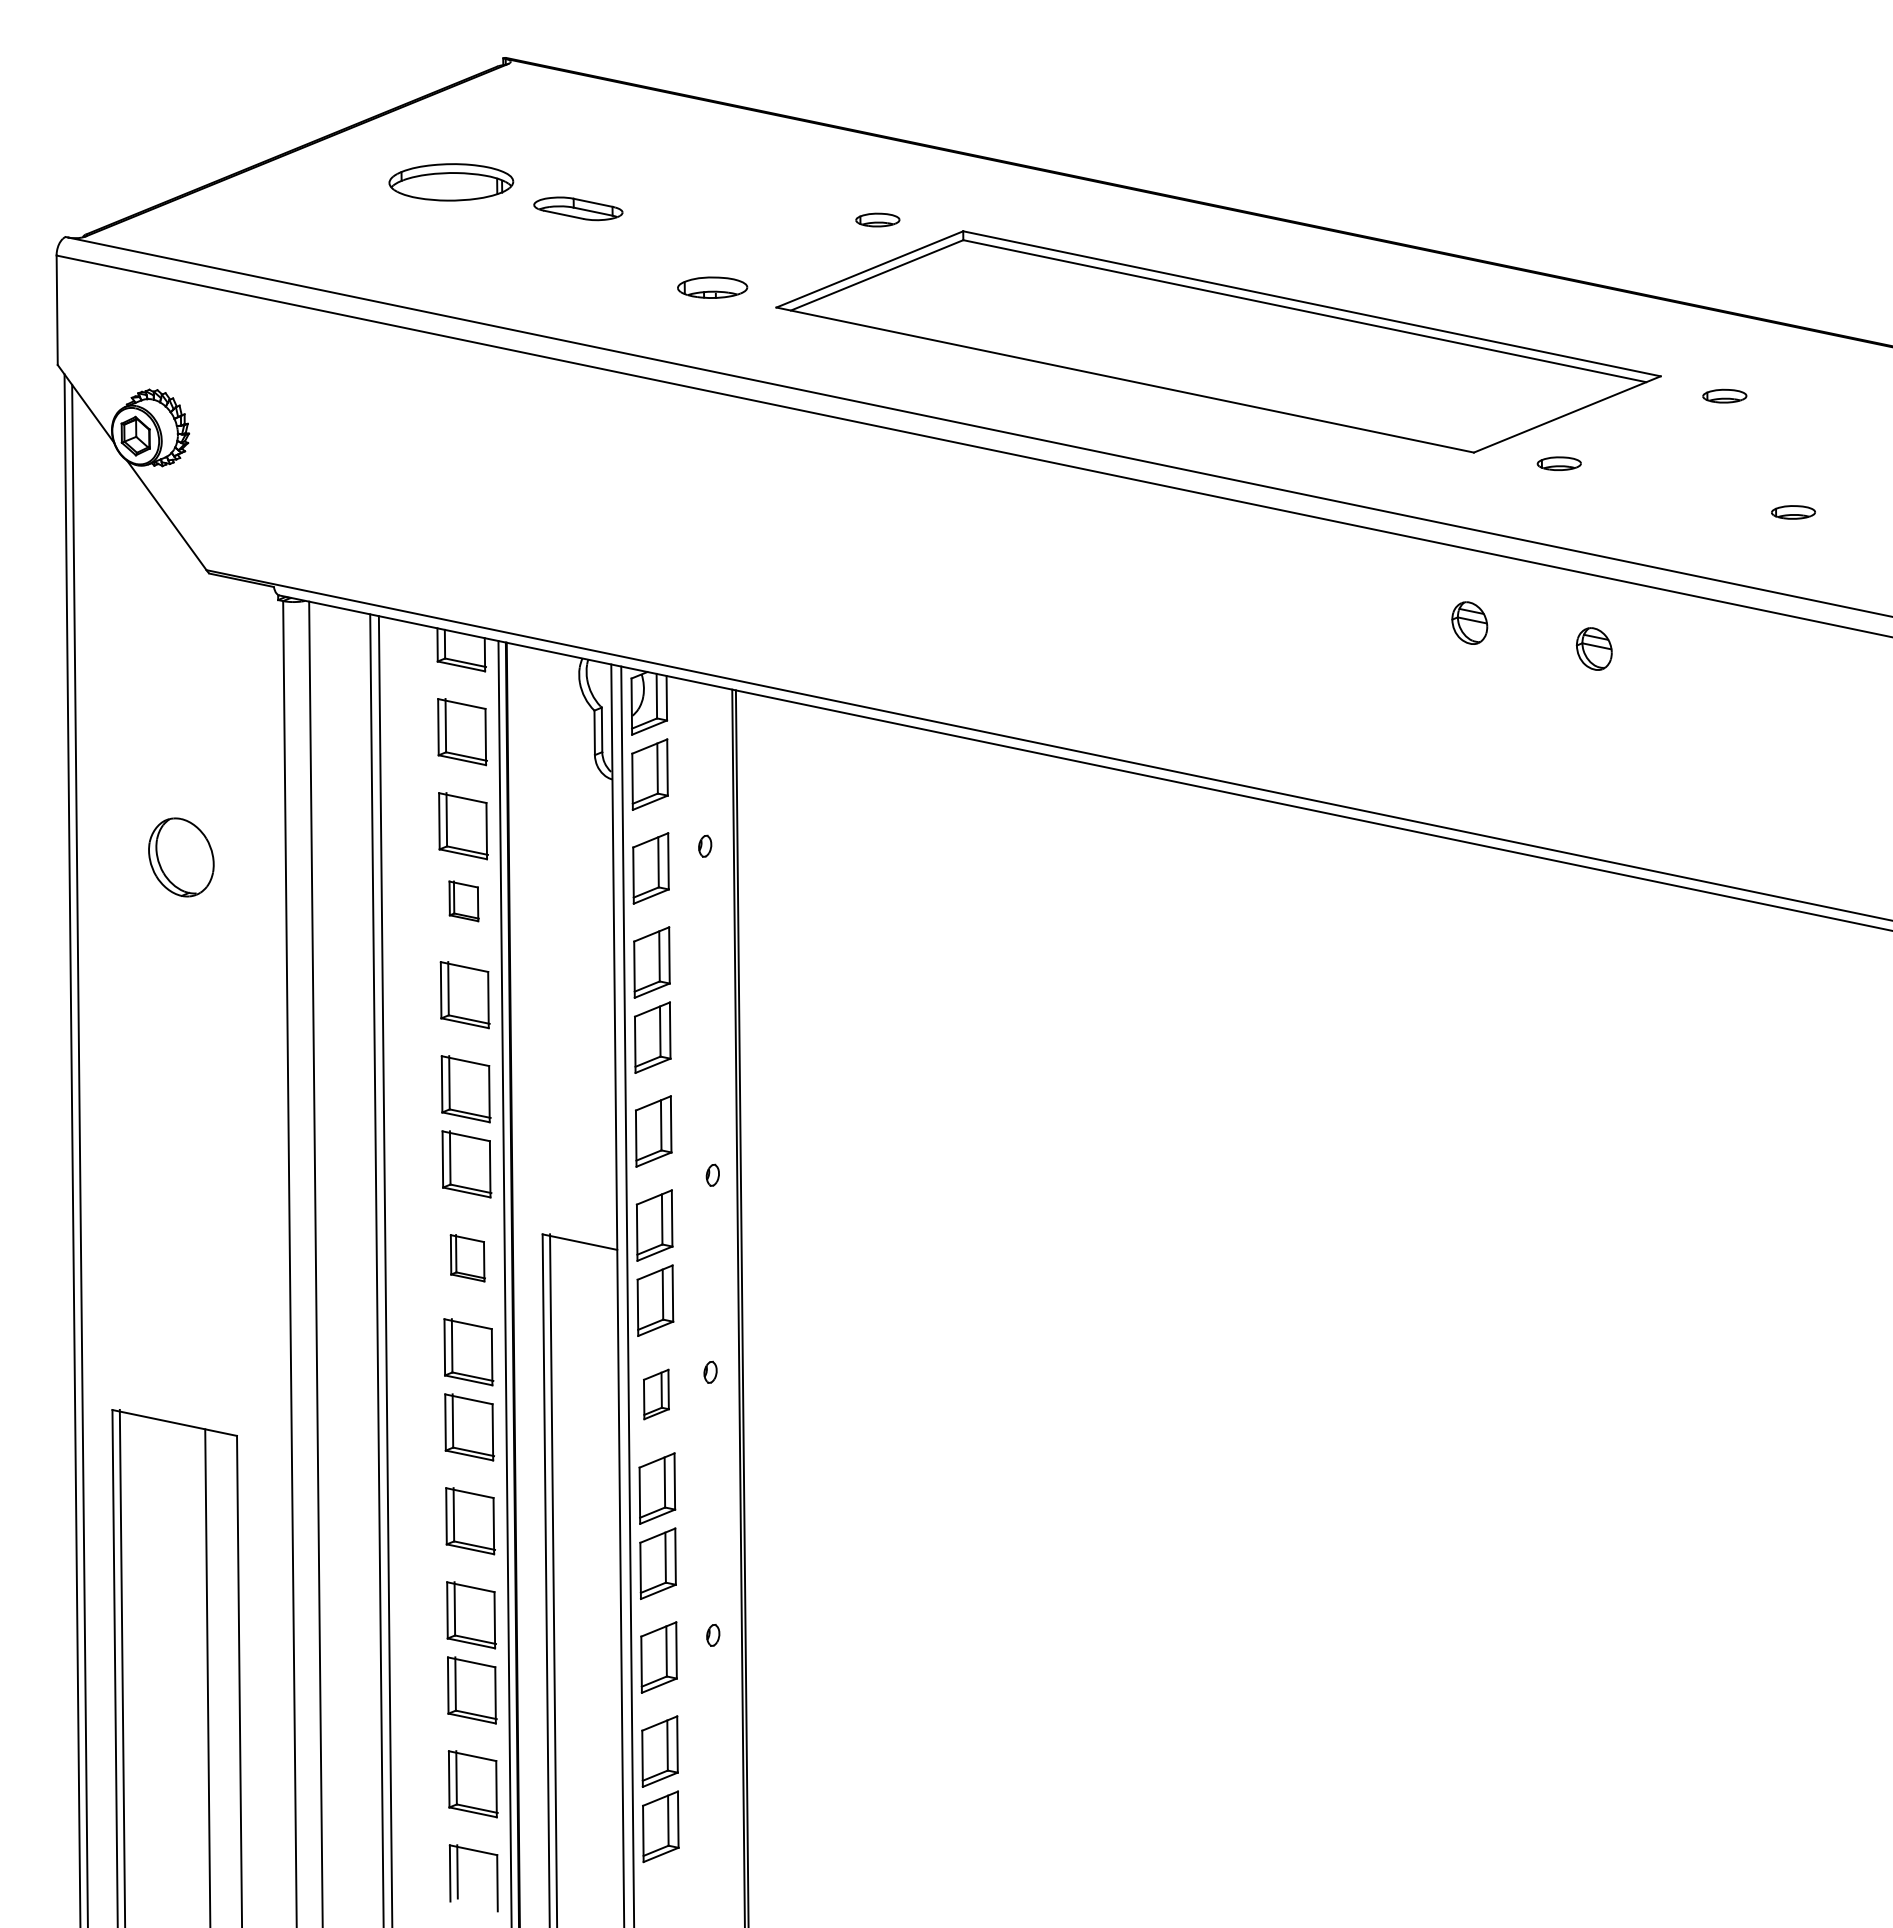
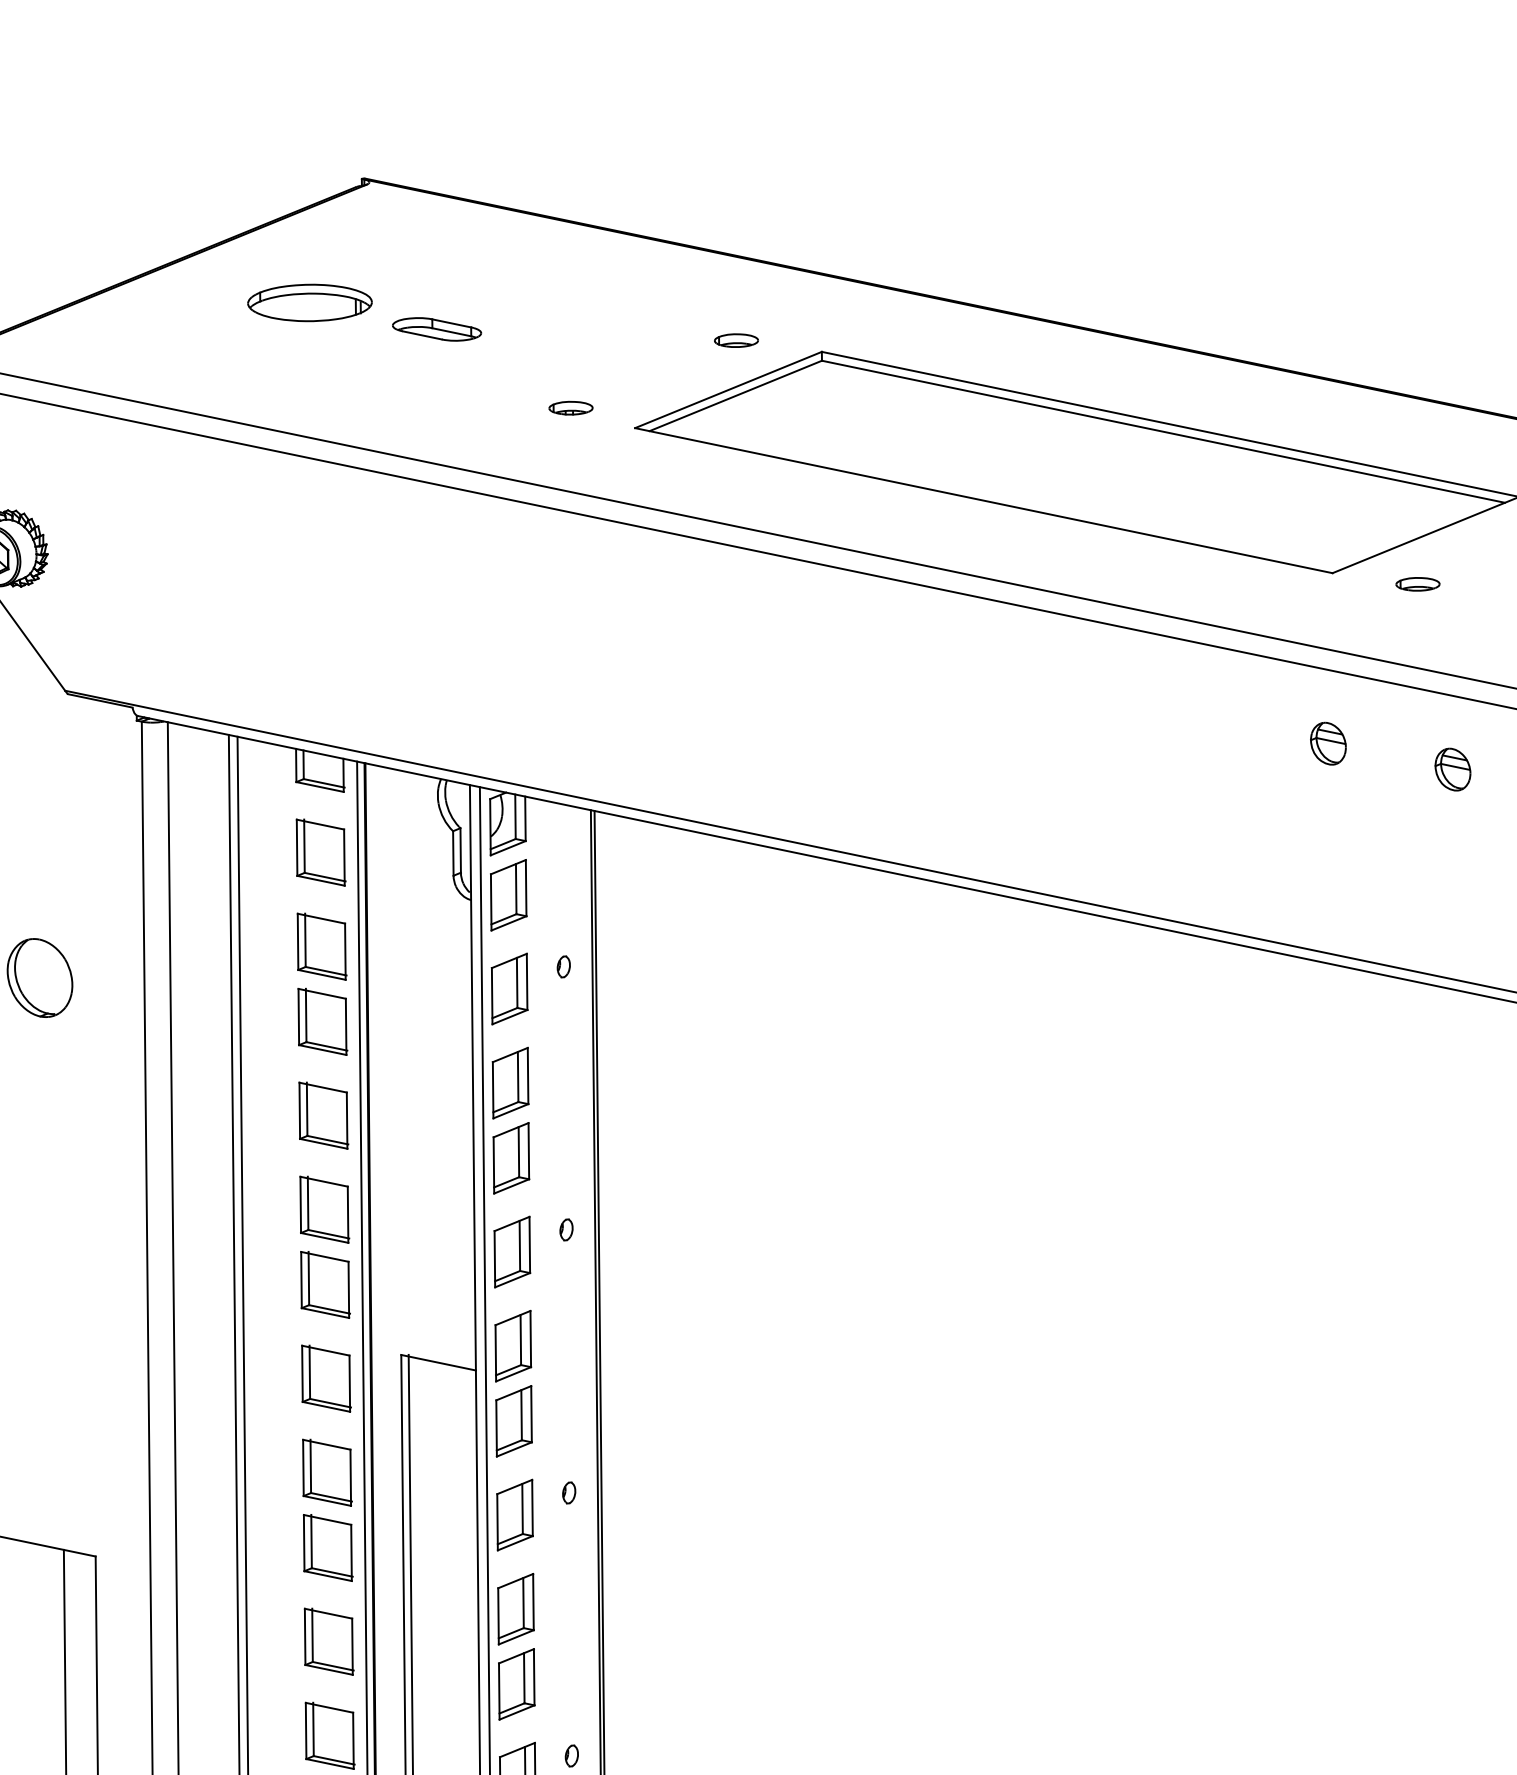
part: (711, 287) -> (570, 408), size x0.62
part: (463, 901) -> (322, 1022), size x1.67
part: (712, 1174) -> (566, 1229), moved
part: (467, 1258) -> (326, 1379), size x1.43
part: (656, 1394) -> (515, 1515), size x1.43

